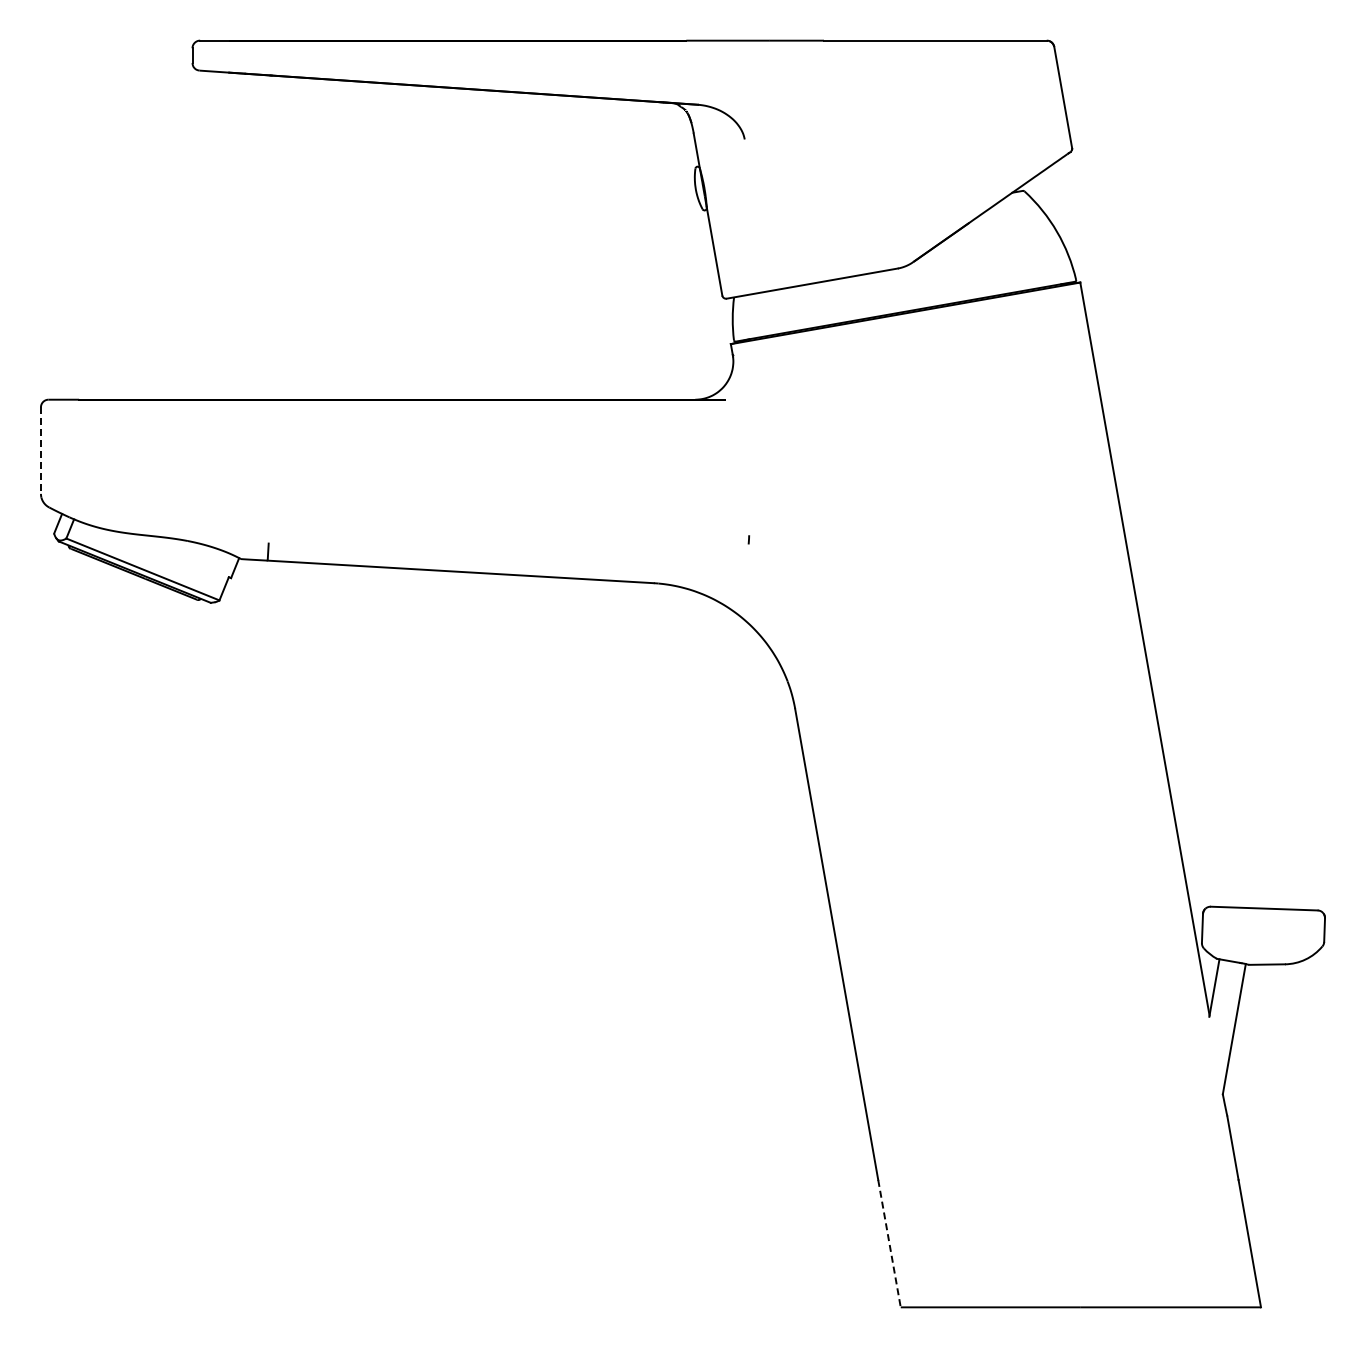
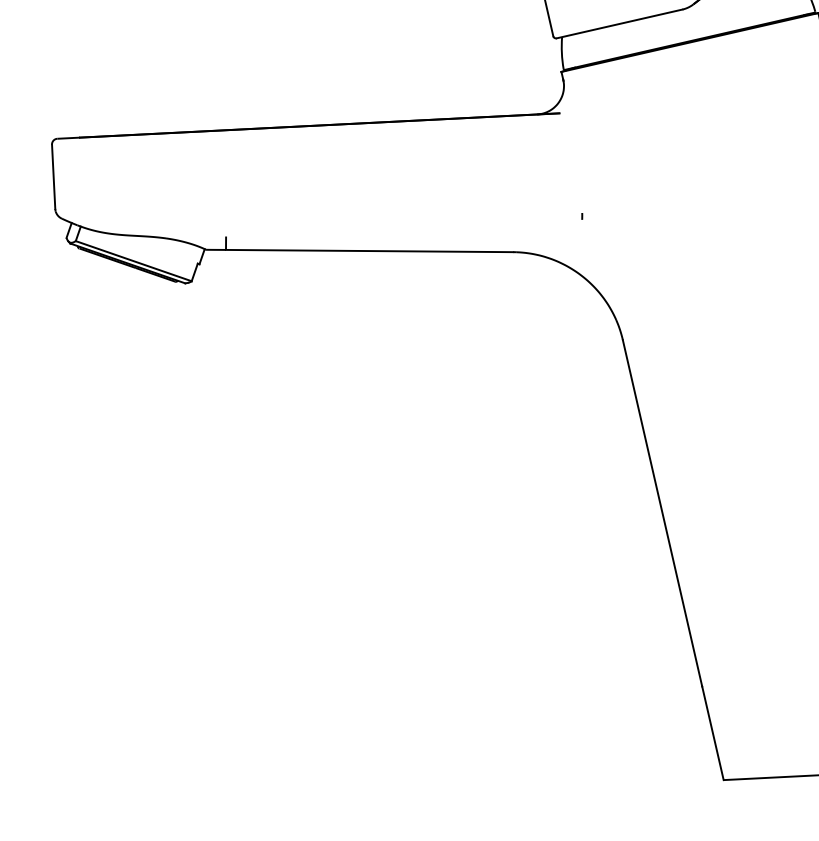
line: (40, 451) -> (53, 177), dashed -> solid
line: (889, 1243) -> (712, 733), dashed -> solid

